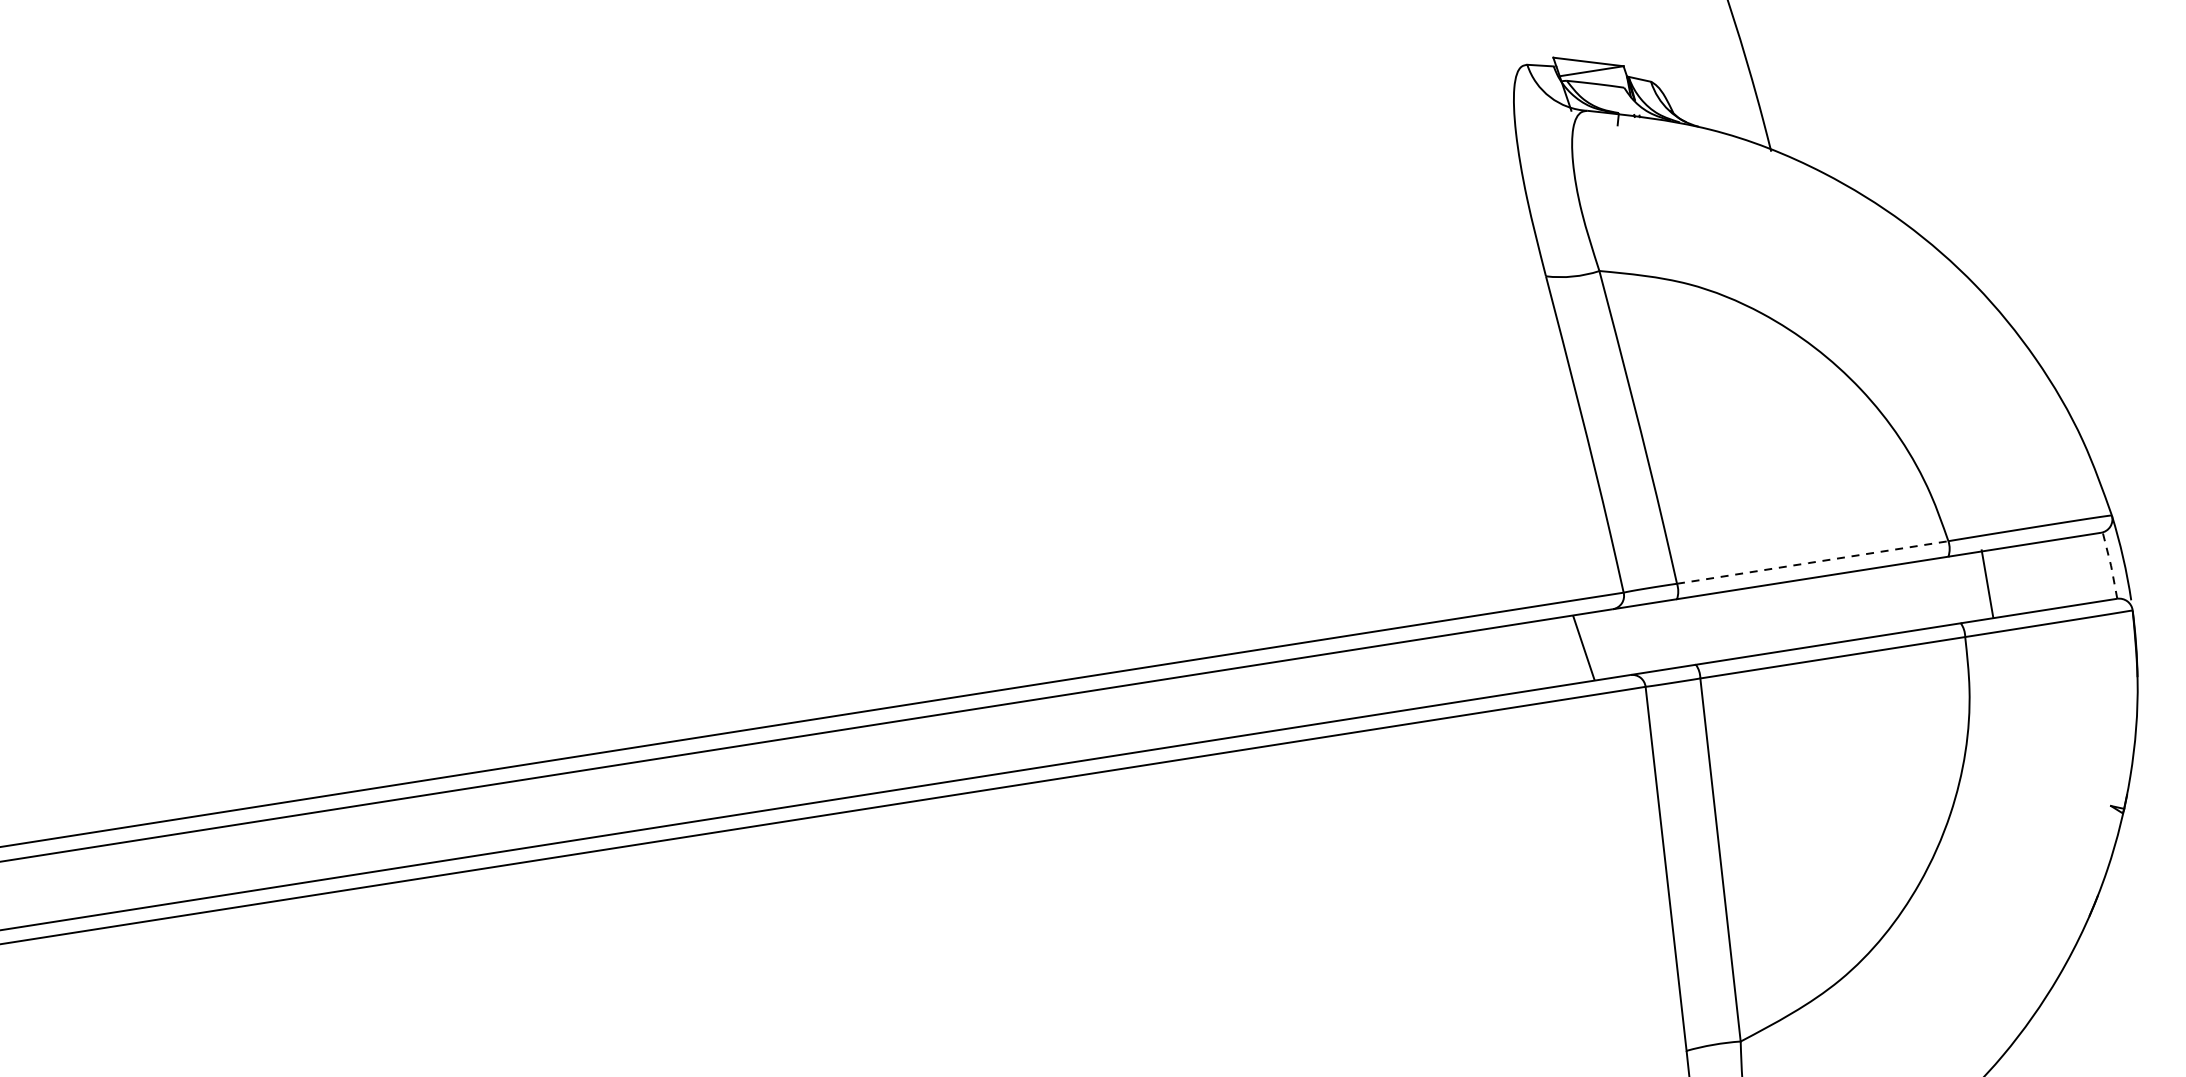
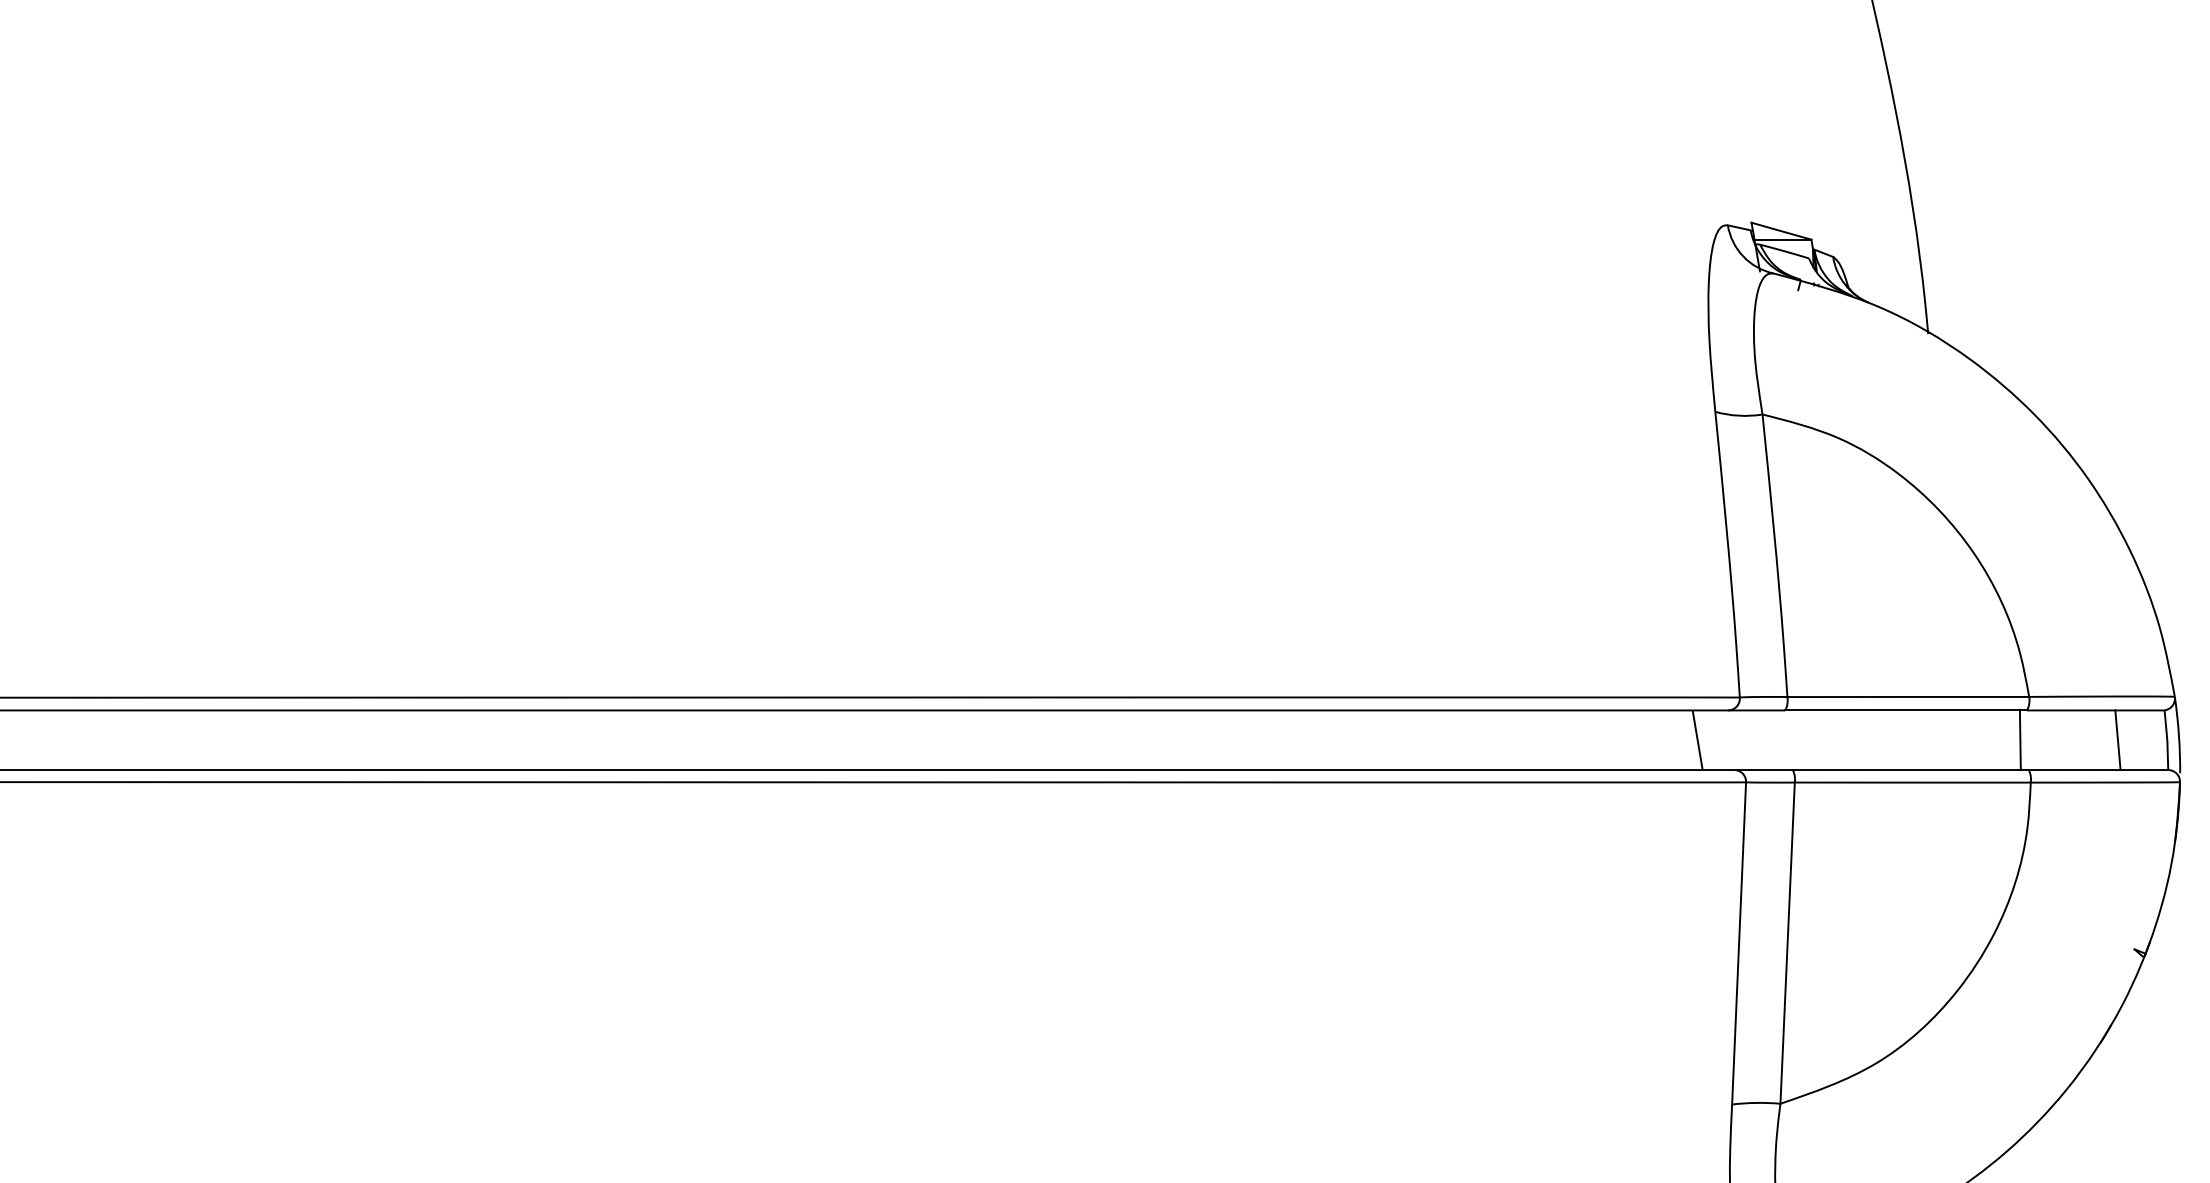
line: (1811, 562) -> (1907, 696), dashed -> solid
line: (2111, 565) -> (2167, 740), dashed -> solid
line: (2055, 574) -> (2117, 740), added
line: (1986, 584) -> (2019, 740), moved

